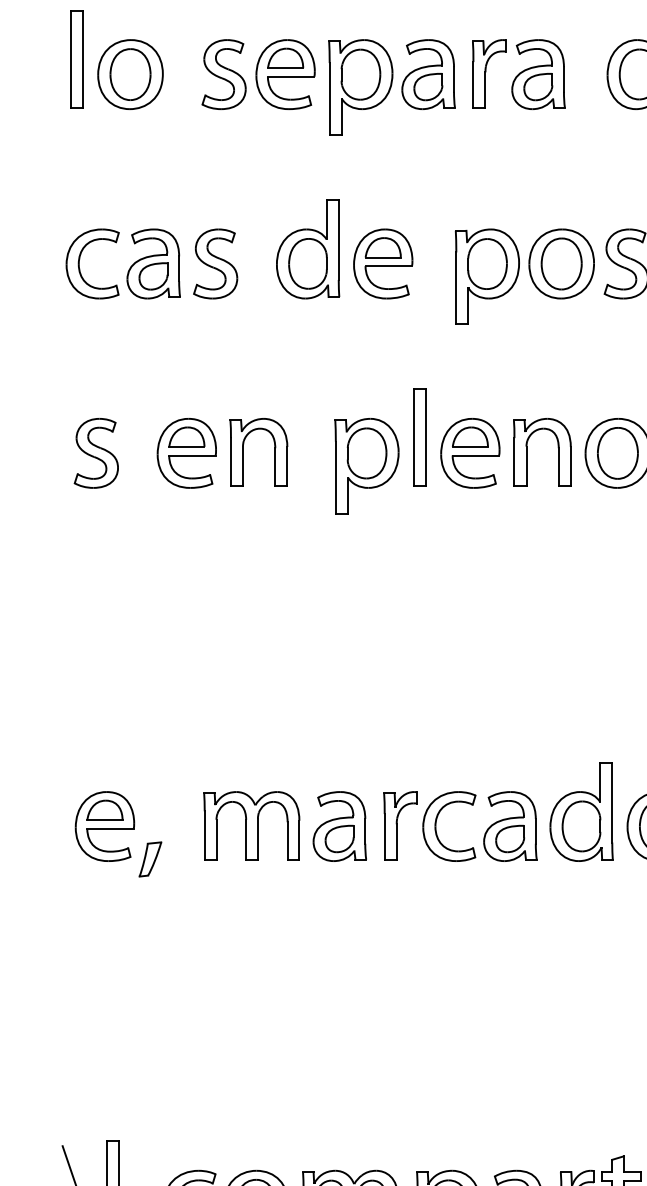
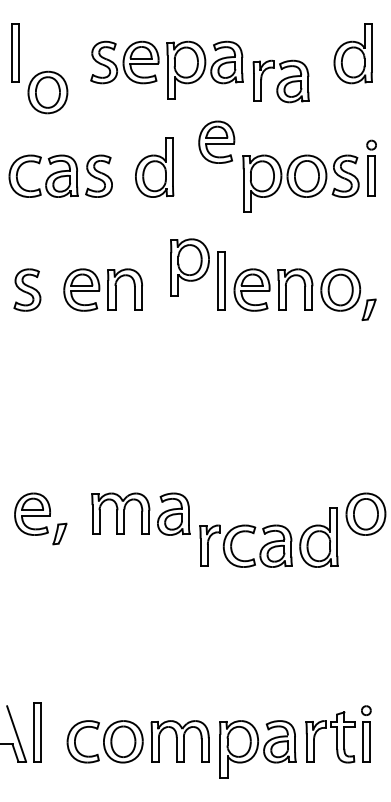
part: (129, 74) -> (47, 92), moved
part: (517, 74) -> (280, 81), moved
part: (382, 262) -> (216, 141), moved
part: (366, 465) -> (189, 267), moved
part: (497, 811) -> (268, 537), moved

